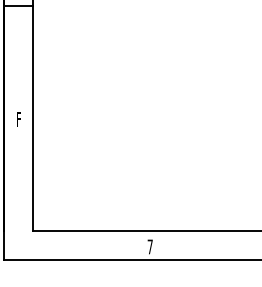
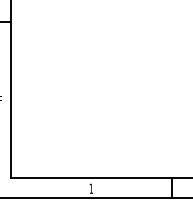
text: (149, 246) -> (90, 188), 7 -> 1

